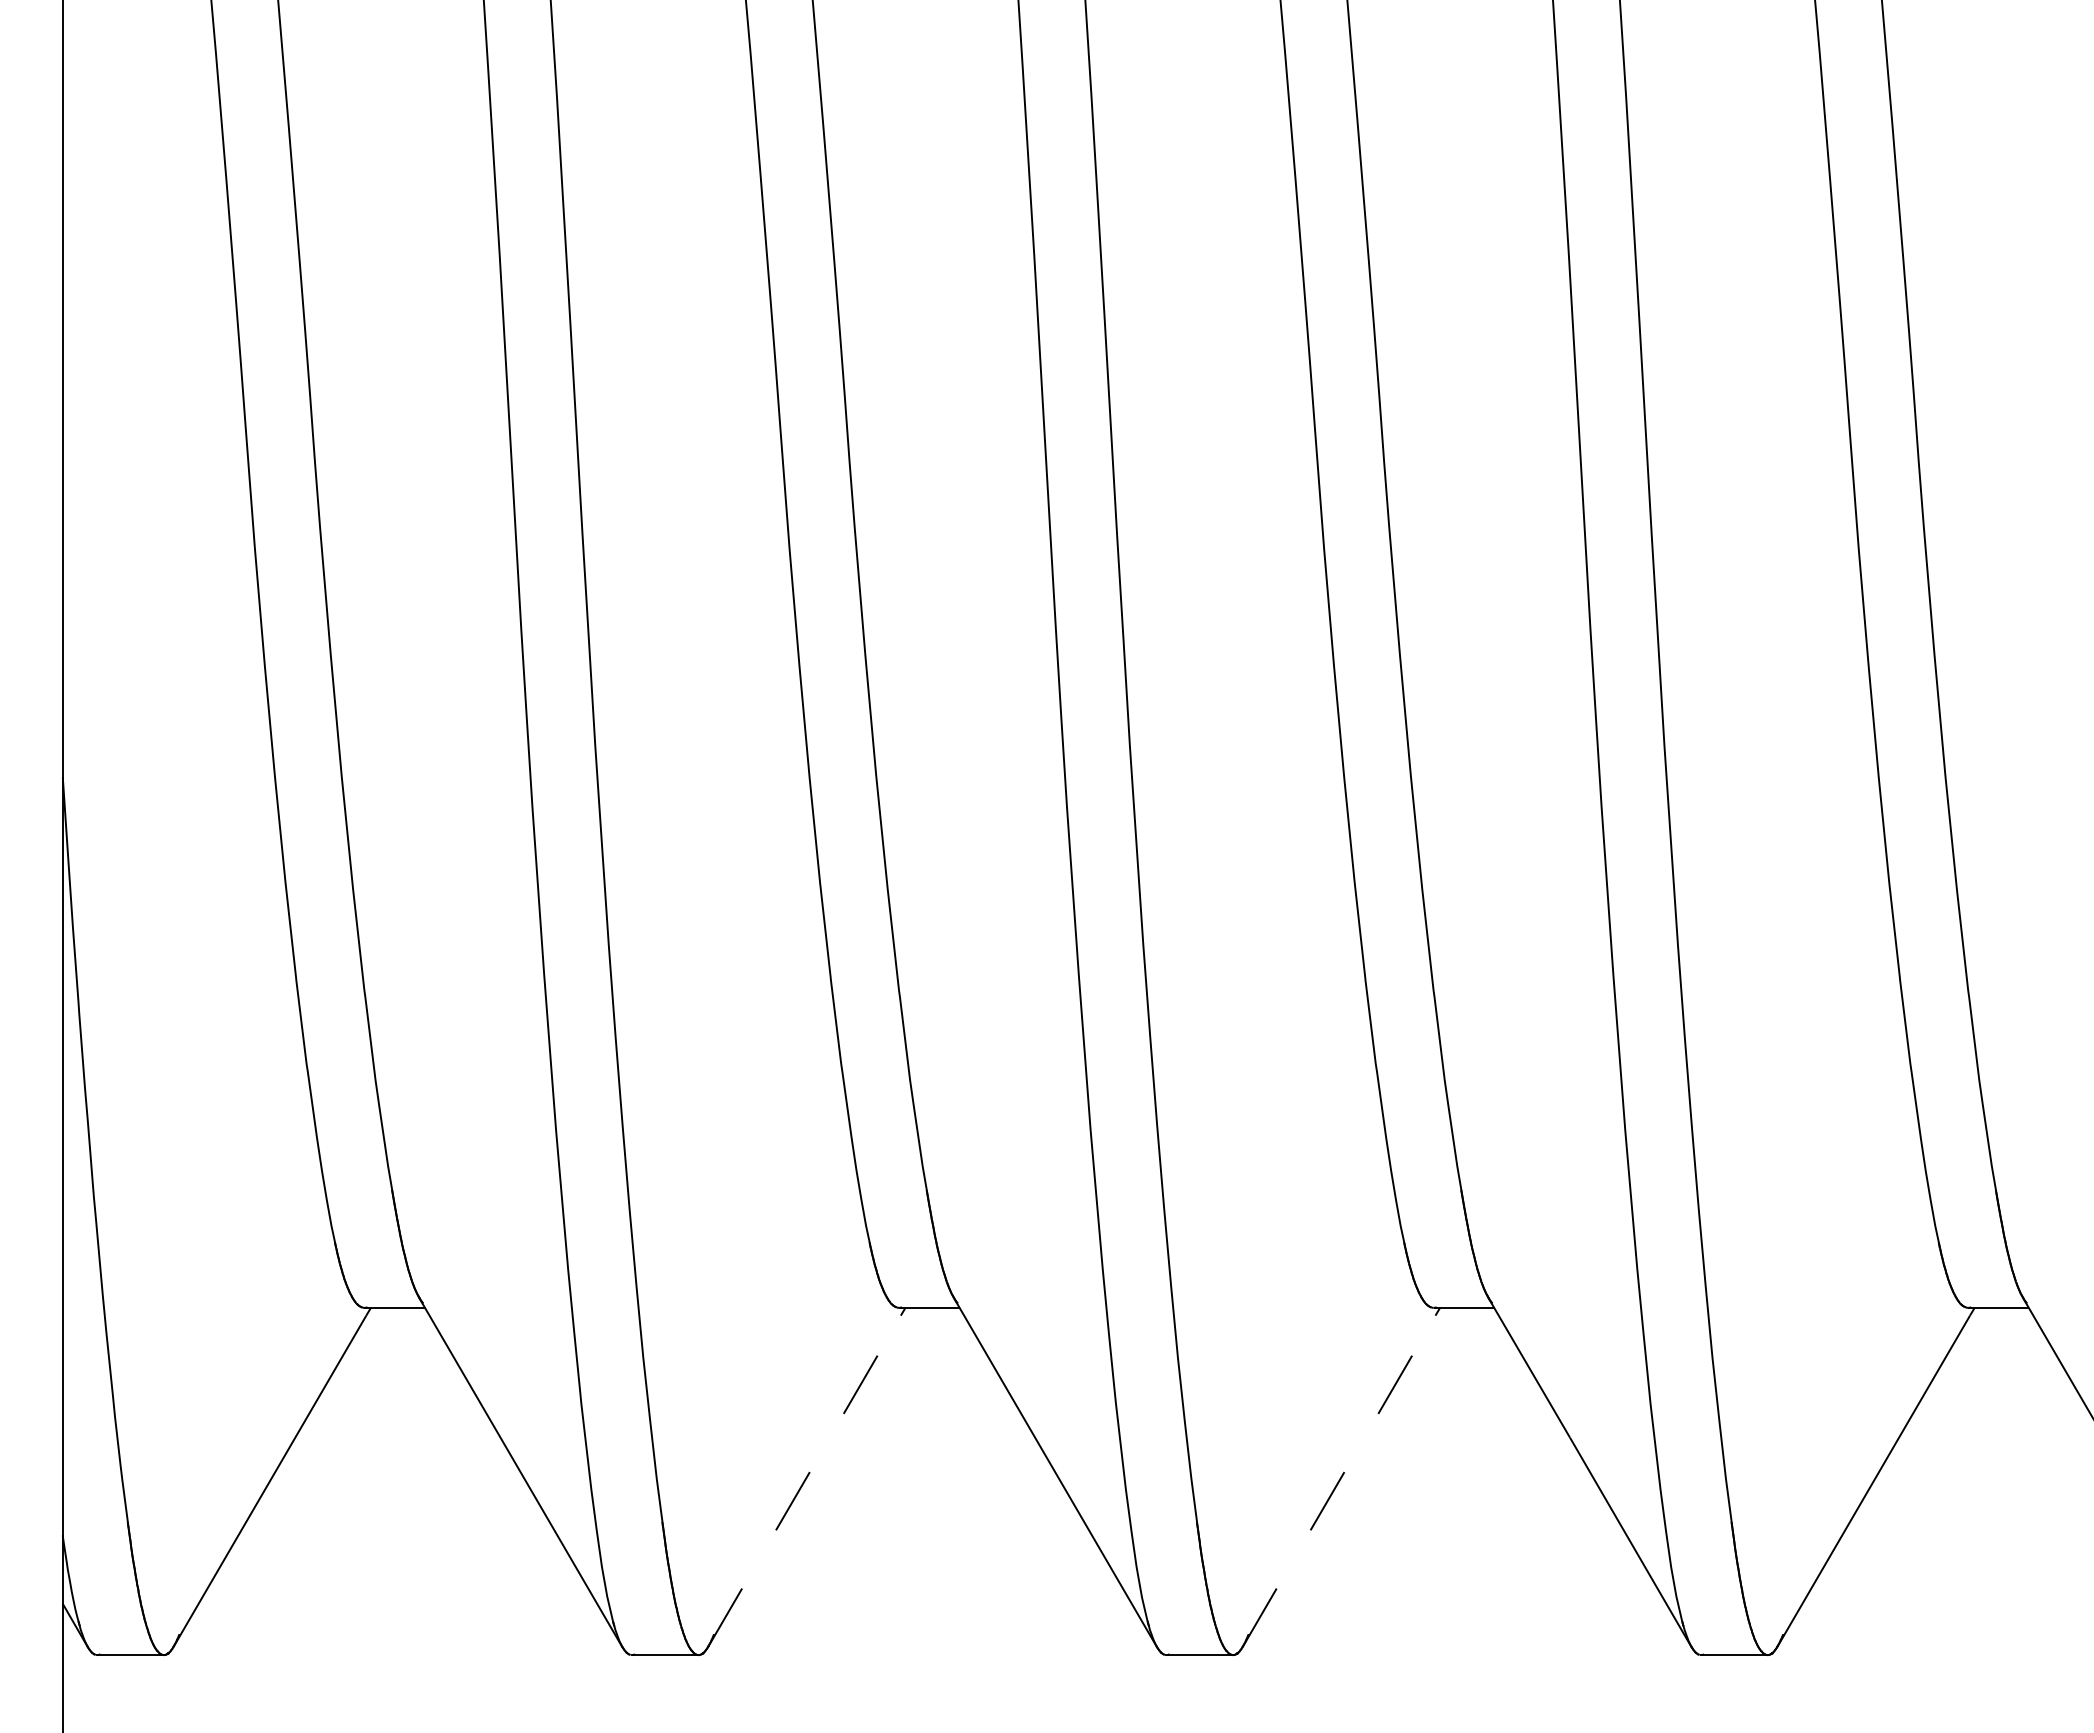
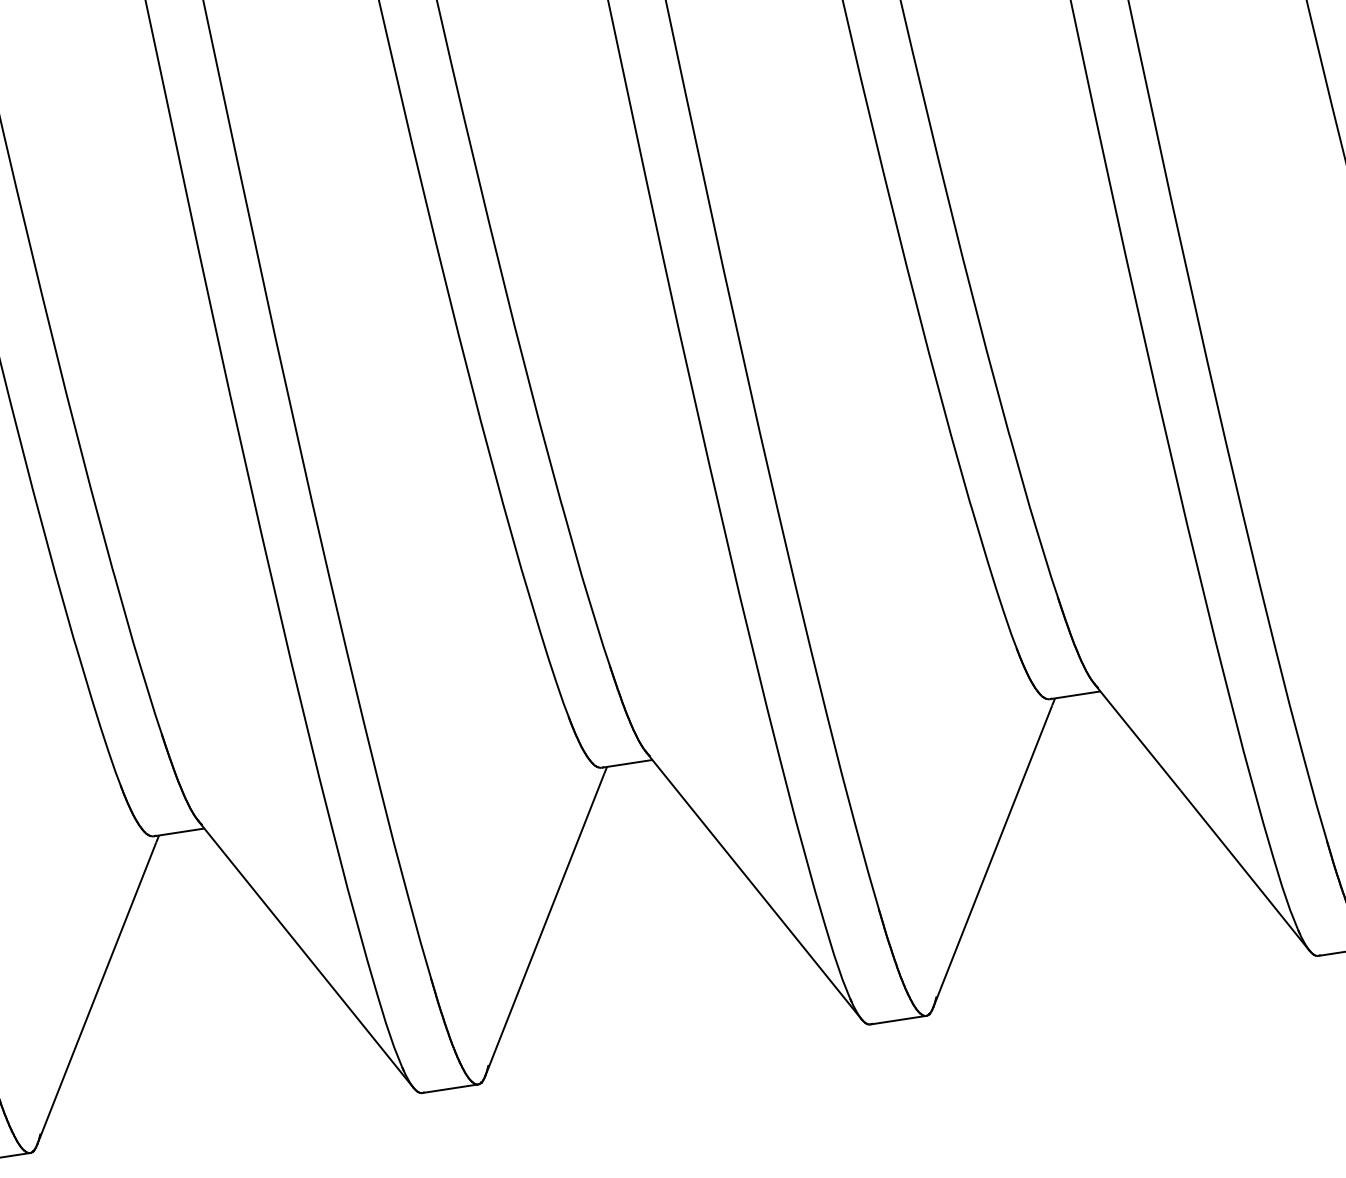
line: (804, 1481) -> (544, 925), dashed -> solid
line: (1339, 1481) -> (993, 856), dashed -> solid

